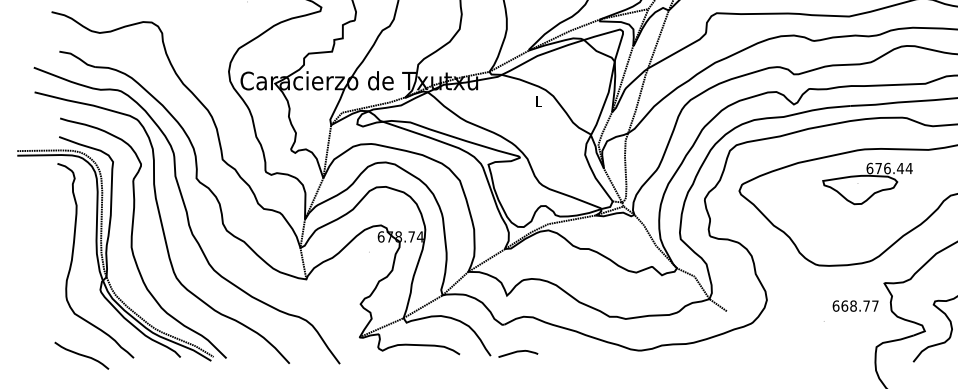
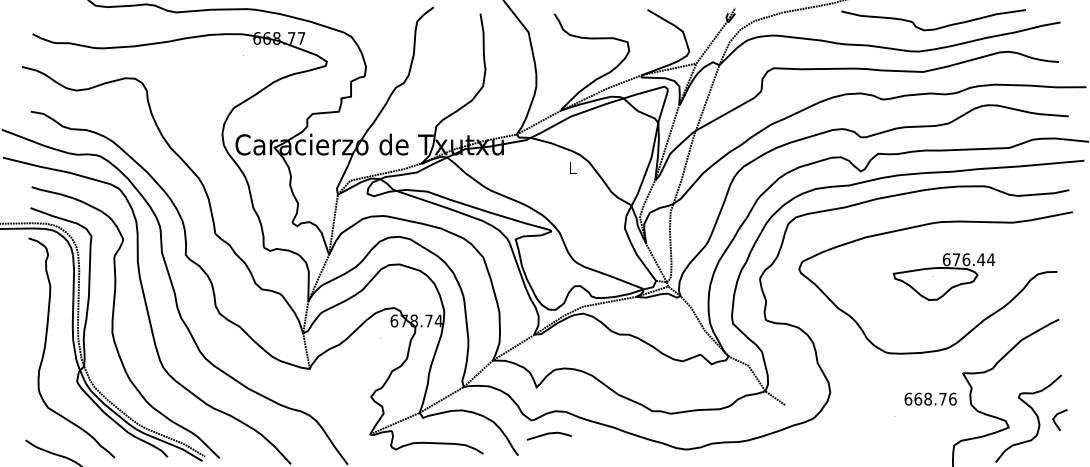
part: (867, 183) -> (943, 276), moved
text: (875, 305) -> (952, 398), 668.77 -> 668.76
curve: (517, 352) -> (548, 434), moved

